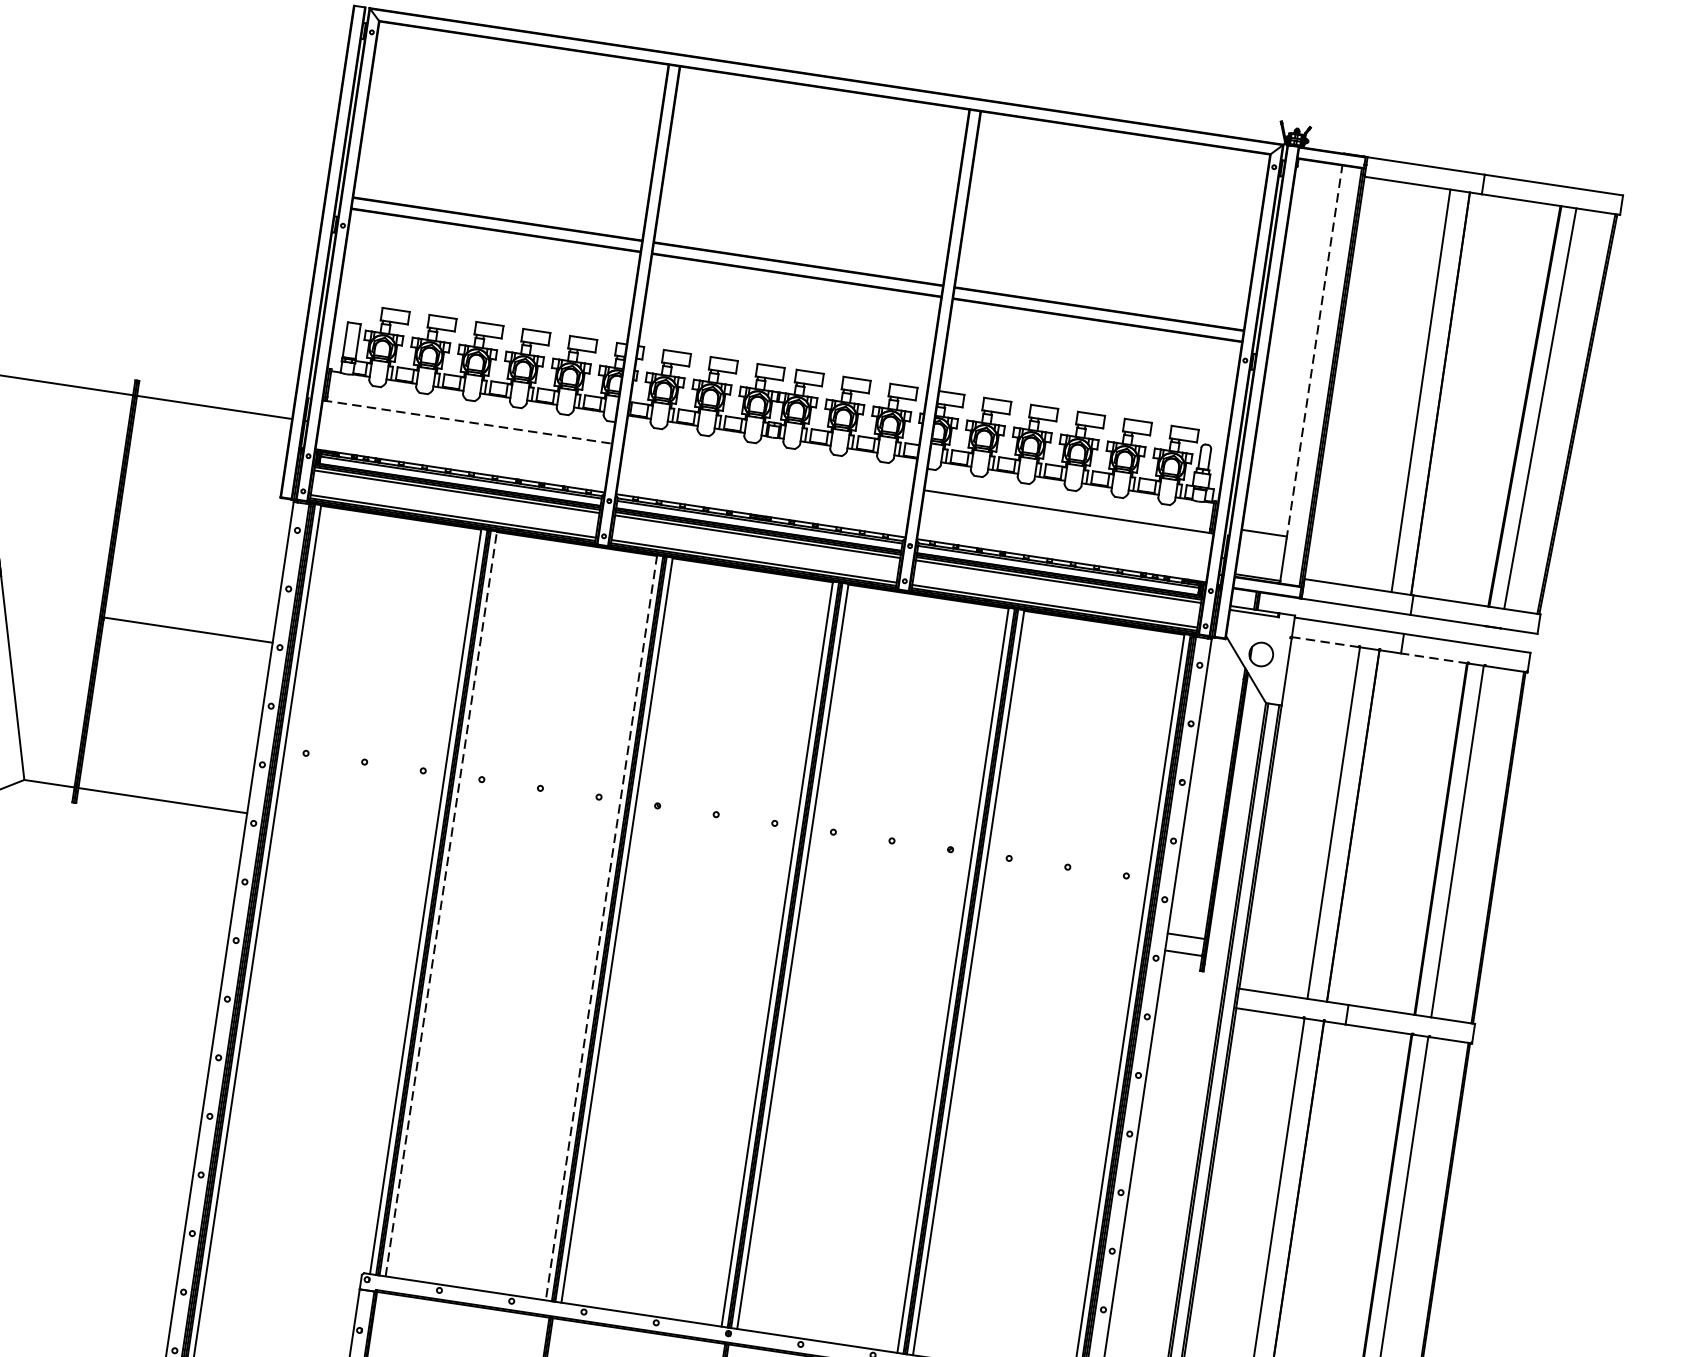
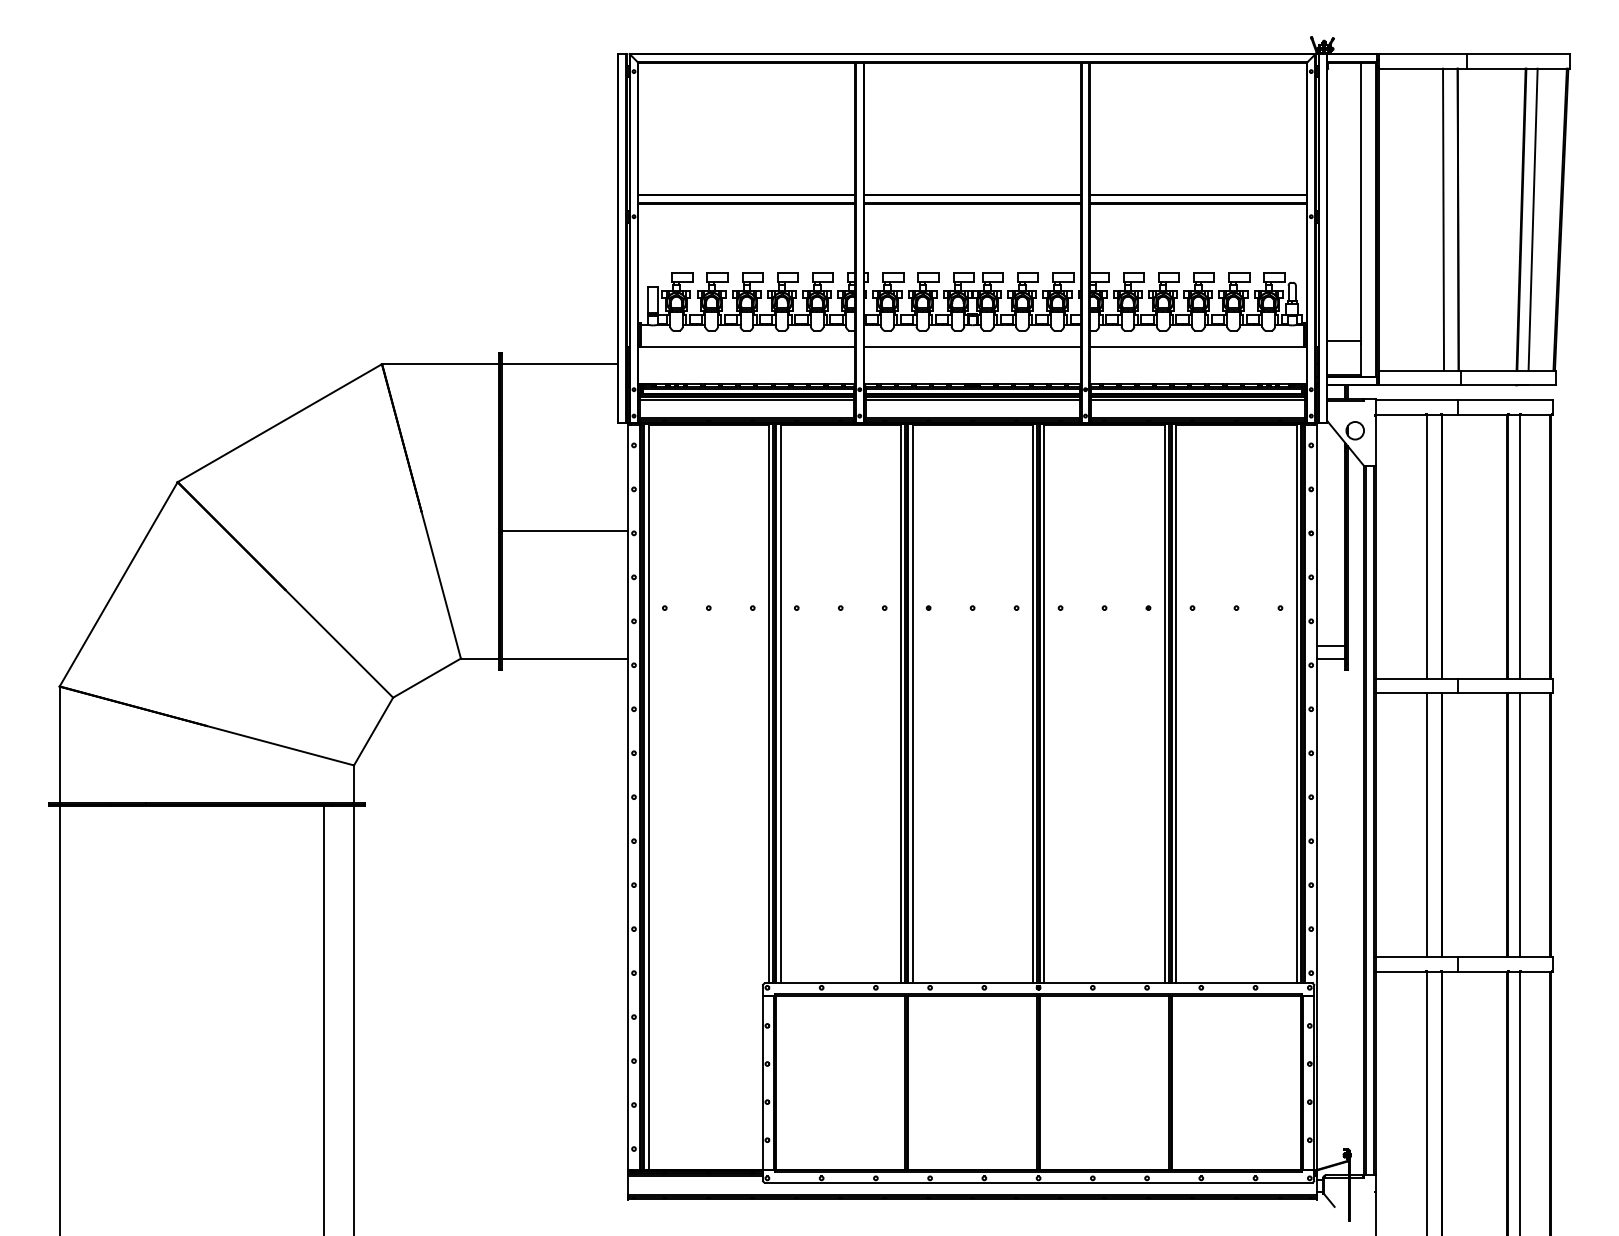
line: (1315, 351) -> (1361, 202), dashed -> solid
line: (468, 422) -> (747, 347), dashed -> solid
line: (767, 467) -> (972, 347), added
line: (1324, 641) -> (1400, 414), dashed -> solid
line: (1434, 658) -> (1482, 414), dashed -> solid
line: (441, 903) -> (780, 703), dashed -> solid
line: (601, 927) -> (900, 703), dashed -> solid

